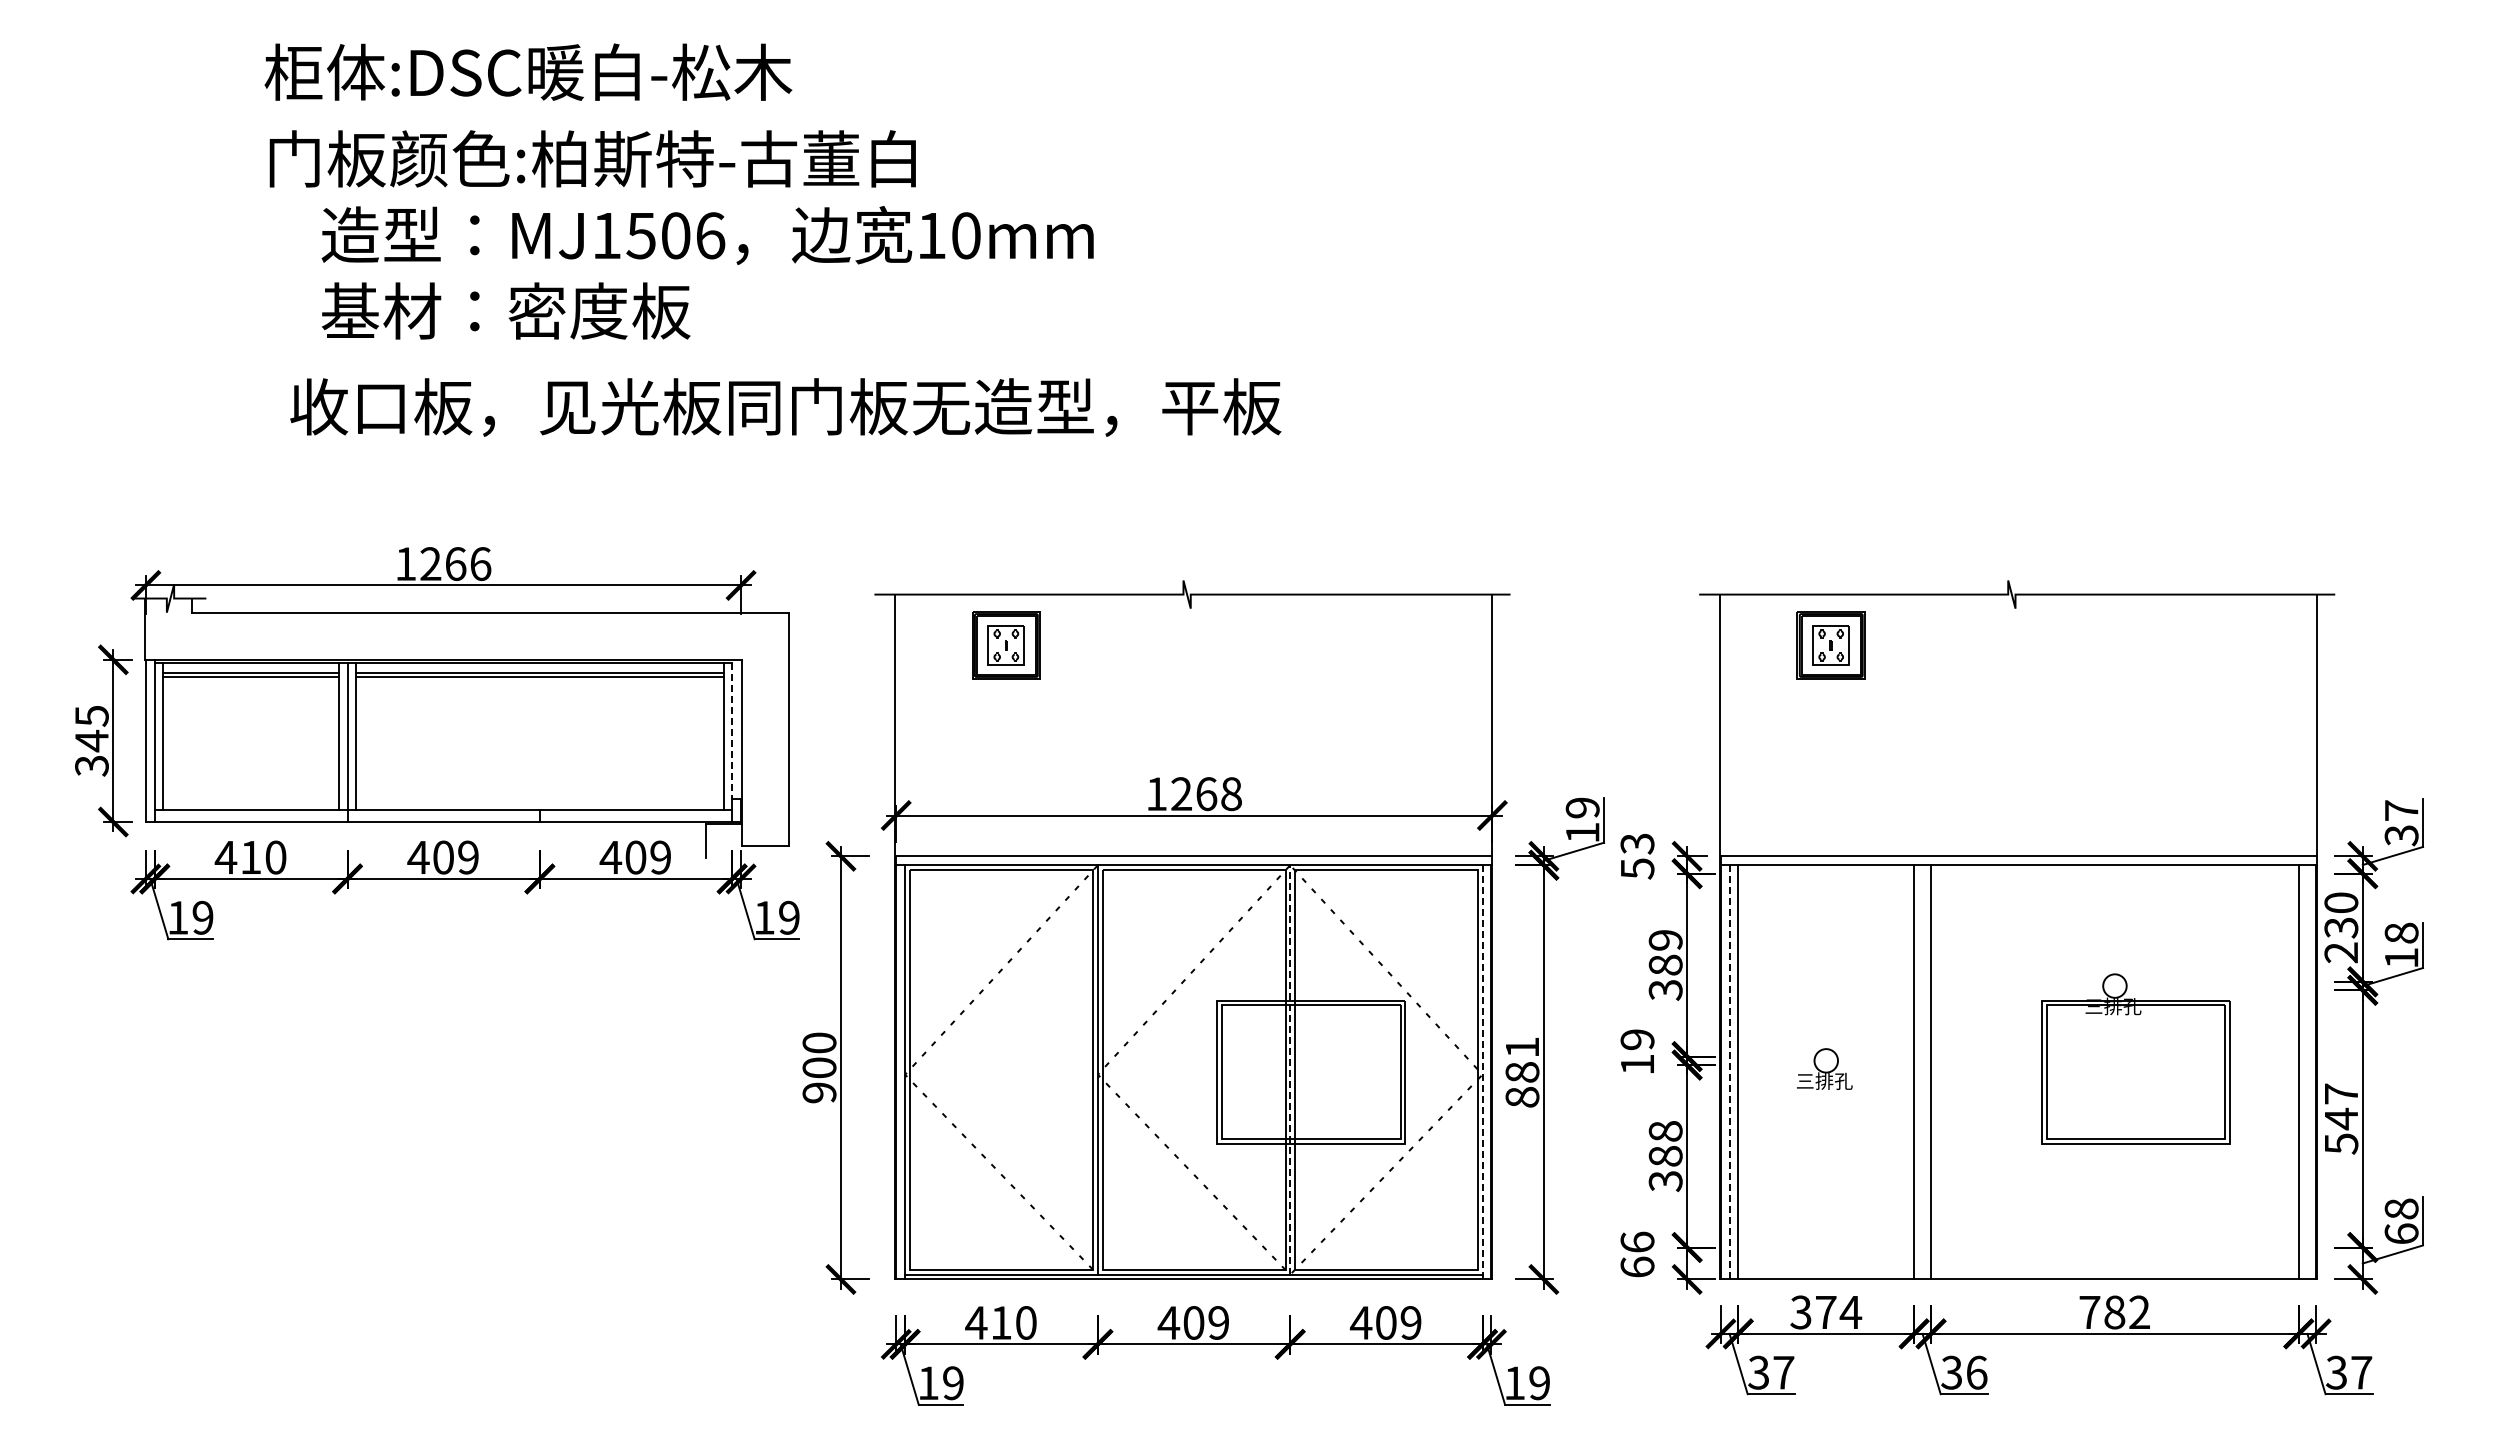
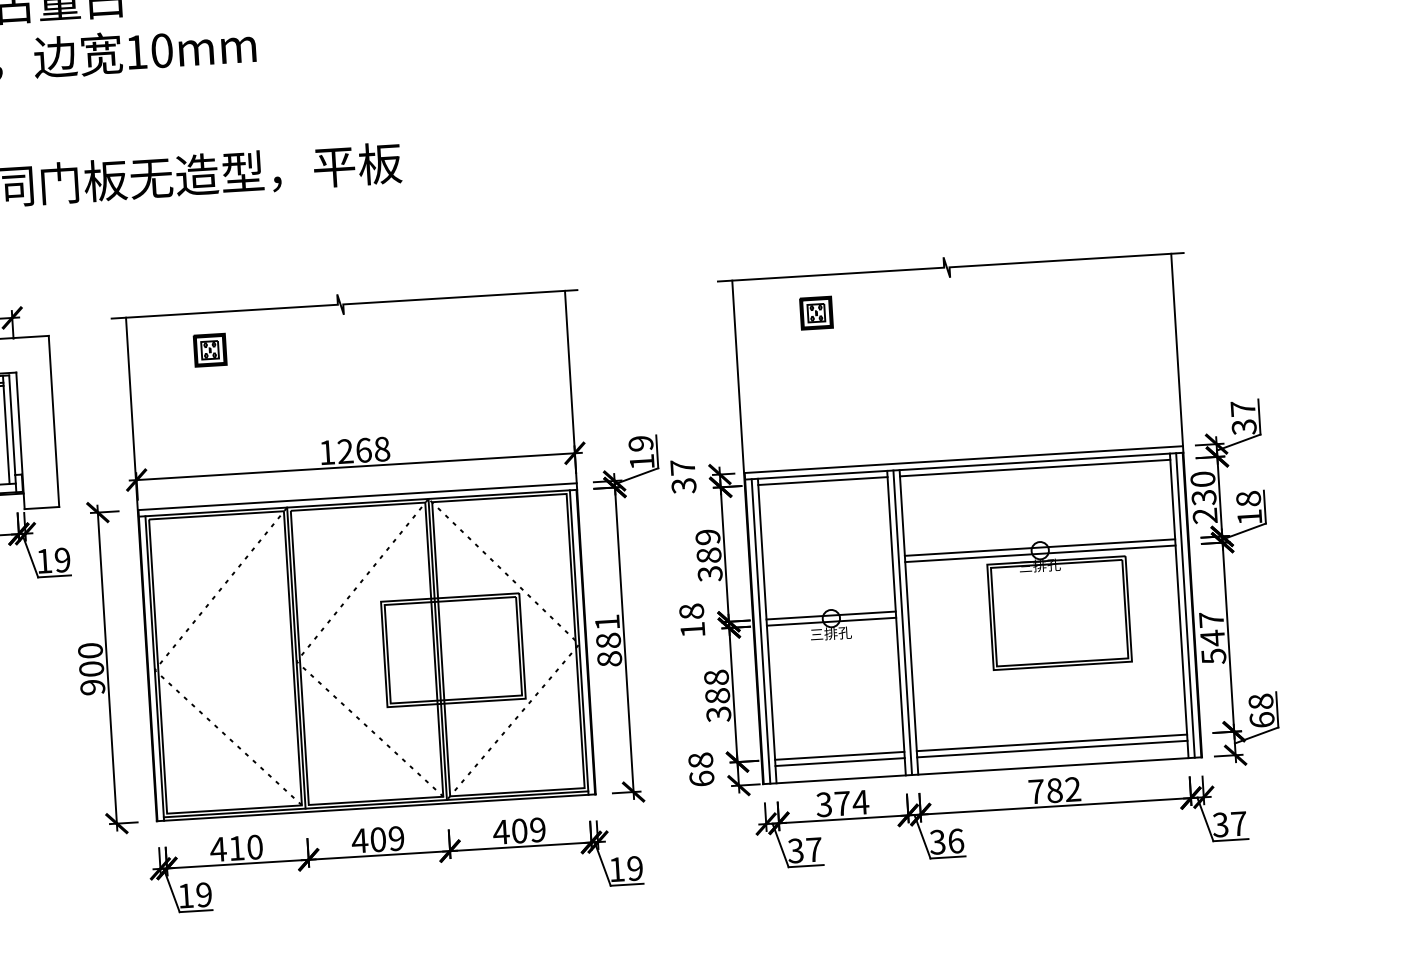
part: (1006, 645) -> (210, 350), size x0.62
part: (1831, 645) -> (816, 313), size x0.62
line: (732, 730) -> (12, 424), dashed -> solid
text: (1637, 856) -> (683, 476), 53 -> 37
line: (1826, 873) -> (823, 480), added
line: (2114, 873) -> (1034, 467), added
line: (2114, 981) -> (1039, 547), added
line: (2114, 990) -> (1040, 553), added
text: (1637, 1039) -> (691, 611), 19 -> 18
line: (1826, 1056) -> (831, 615), added
line: (1826, 1065) -> (831, 622), added
line: (1290, 1070) -> (437, 649), dashed -> solid
line: (1482, 1071) -> (579, 641), dashed -> solid
line: (1729, 1071) -> (760, 630), dashed -> solid
line: (1922, 1072) -> (902, 622), added
line: (2307, 1072) -> (1185, 605), added
text: (1637, 1241) -> (700, 759), 66 -> 68
line: (1826, 1247) -> (839, 755), added
line: (2114, 1247) -> (1051, 742), added
line: (1826, 1255) -> (840, 761), added
line: (2114, 1255) -> (1052, 748), added

